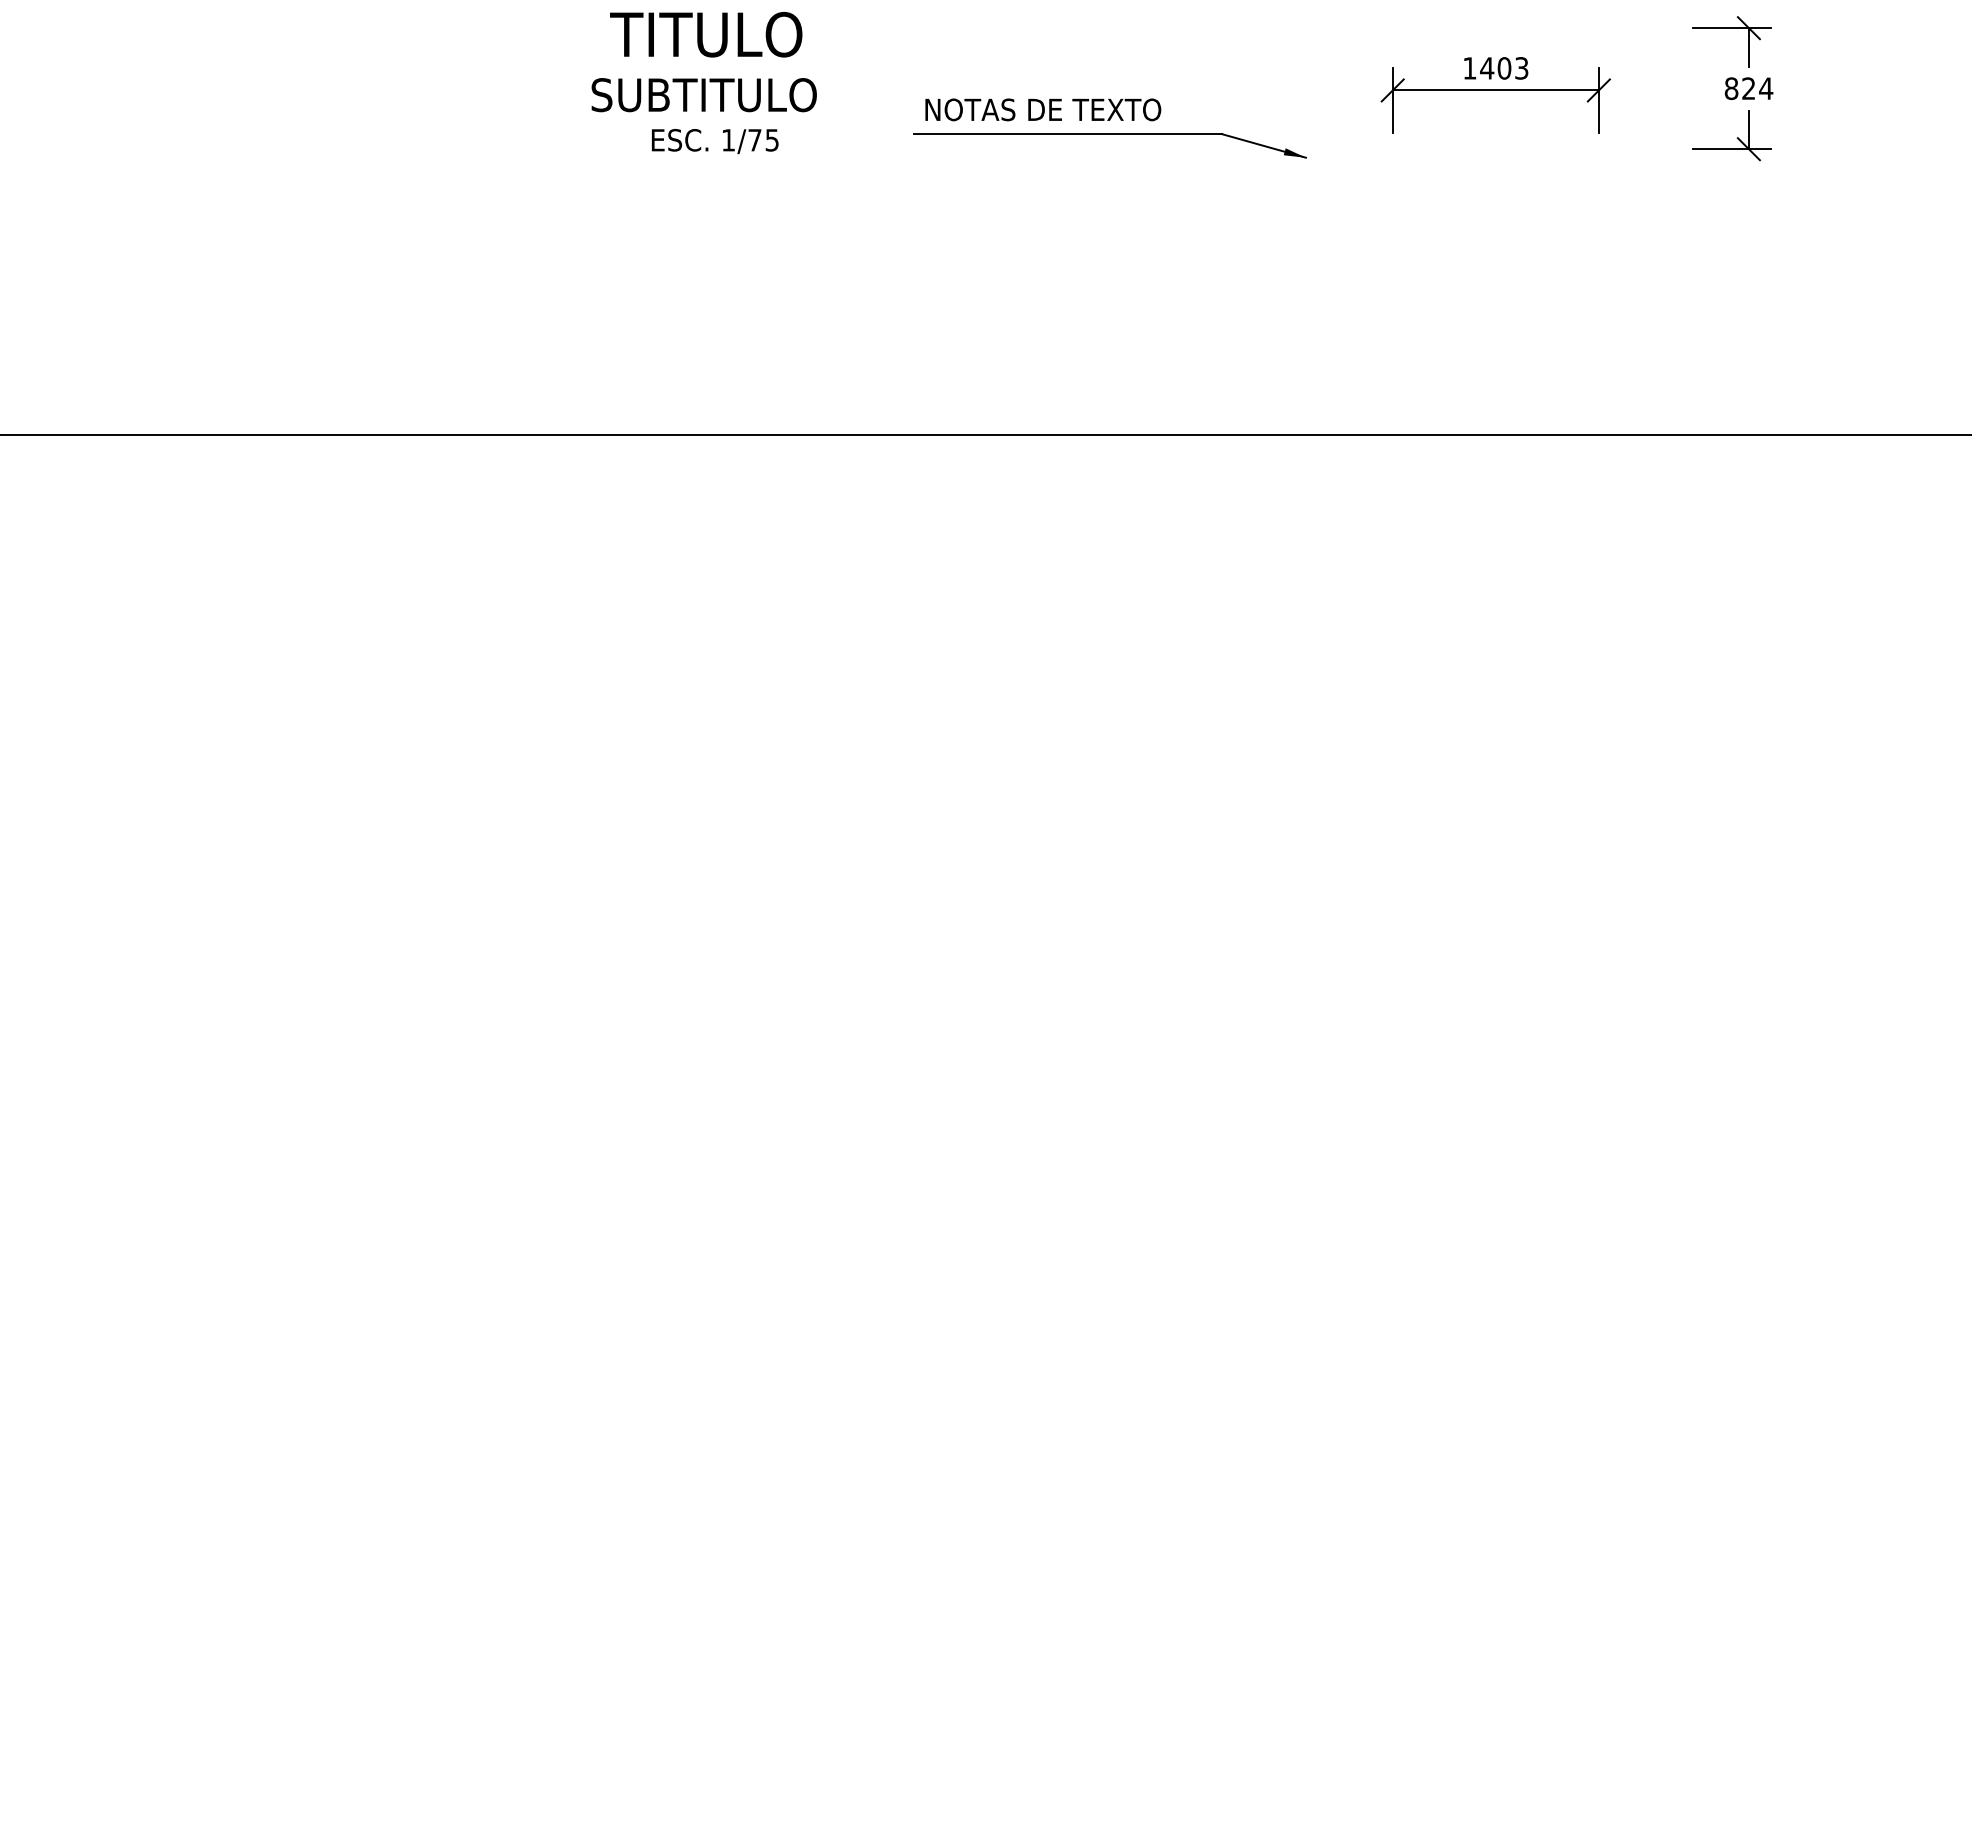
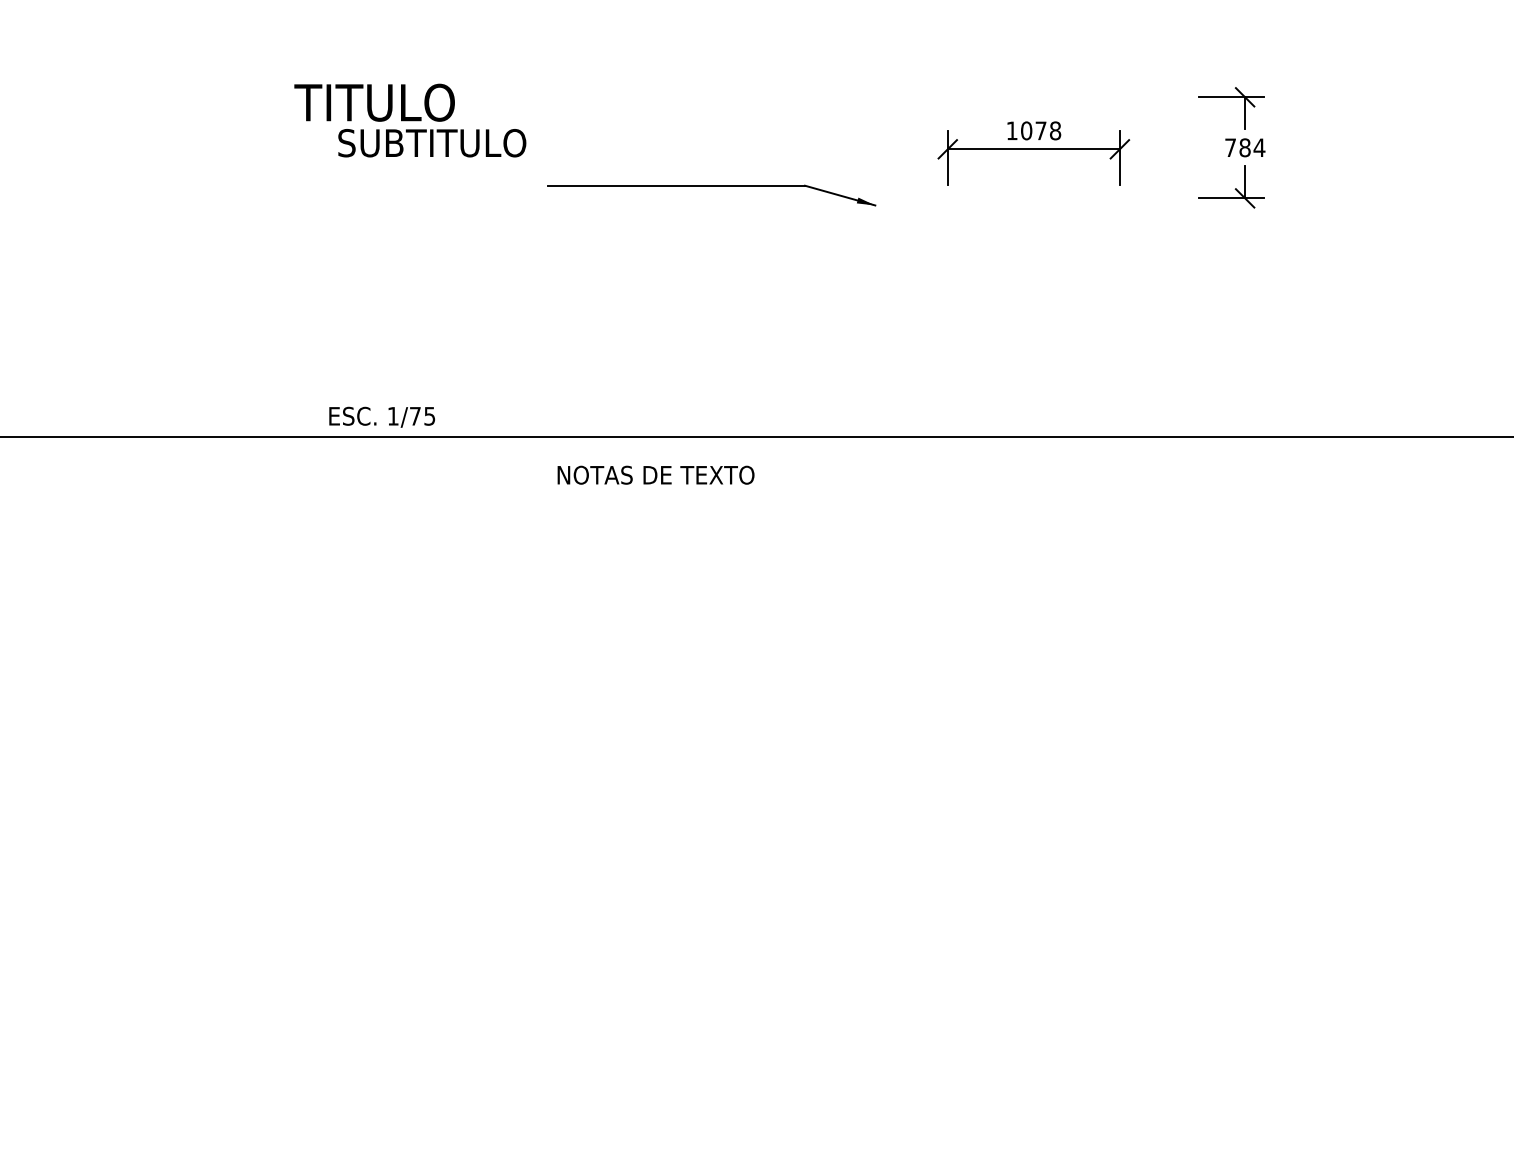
text: (1504, 68) -> (1041, 130), 1403 -> 1078
text: (1739, 88) -> (1237, 147), 824 -> 784
text: (703, 95) -> (431, 143), moved
text: (1043, 109) -> (656, 474), moved
text: (715, 141) -> (382, 417), moved

